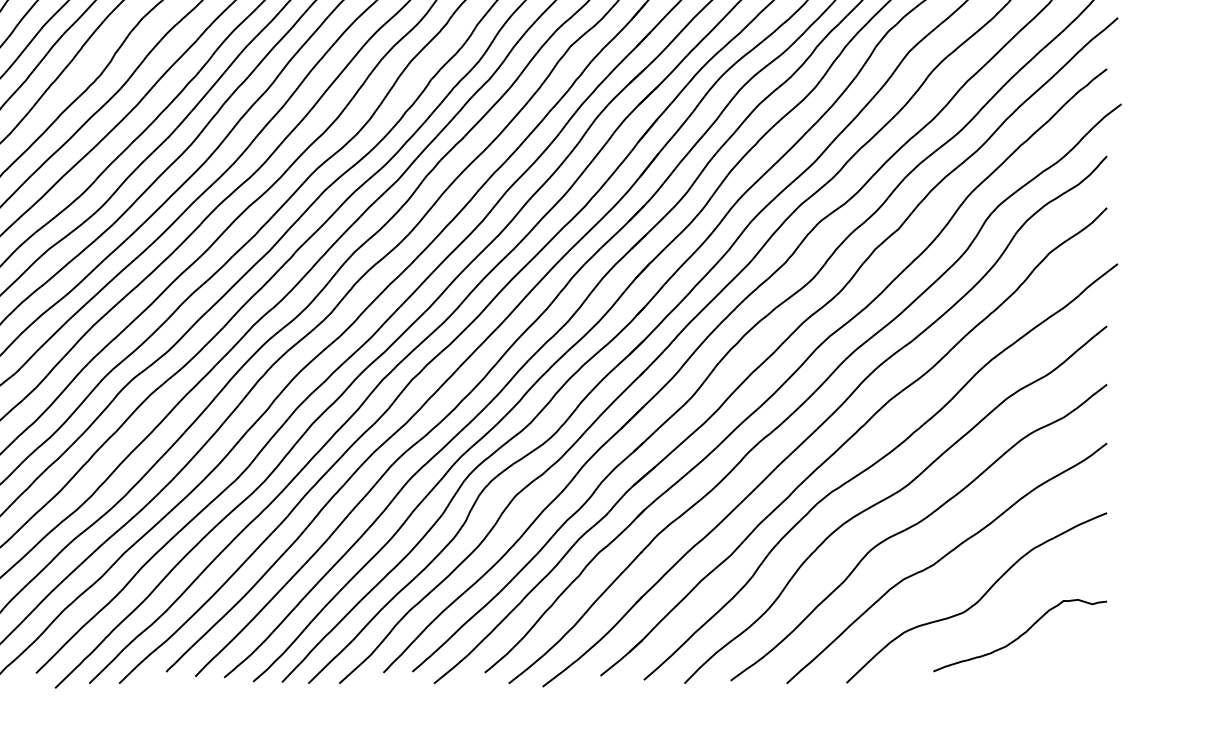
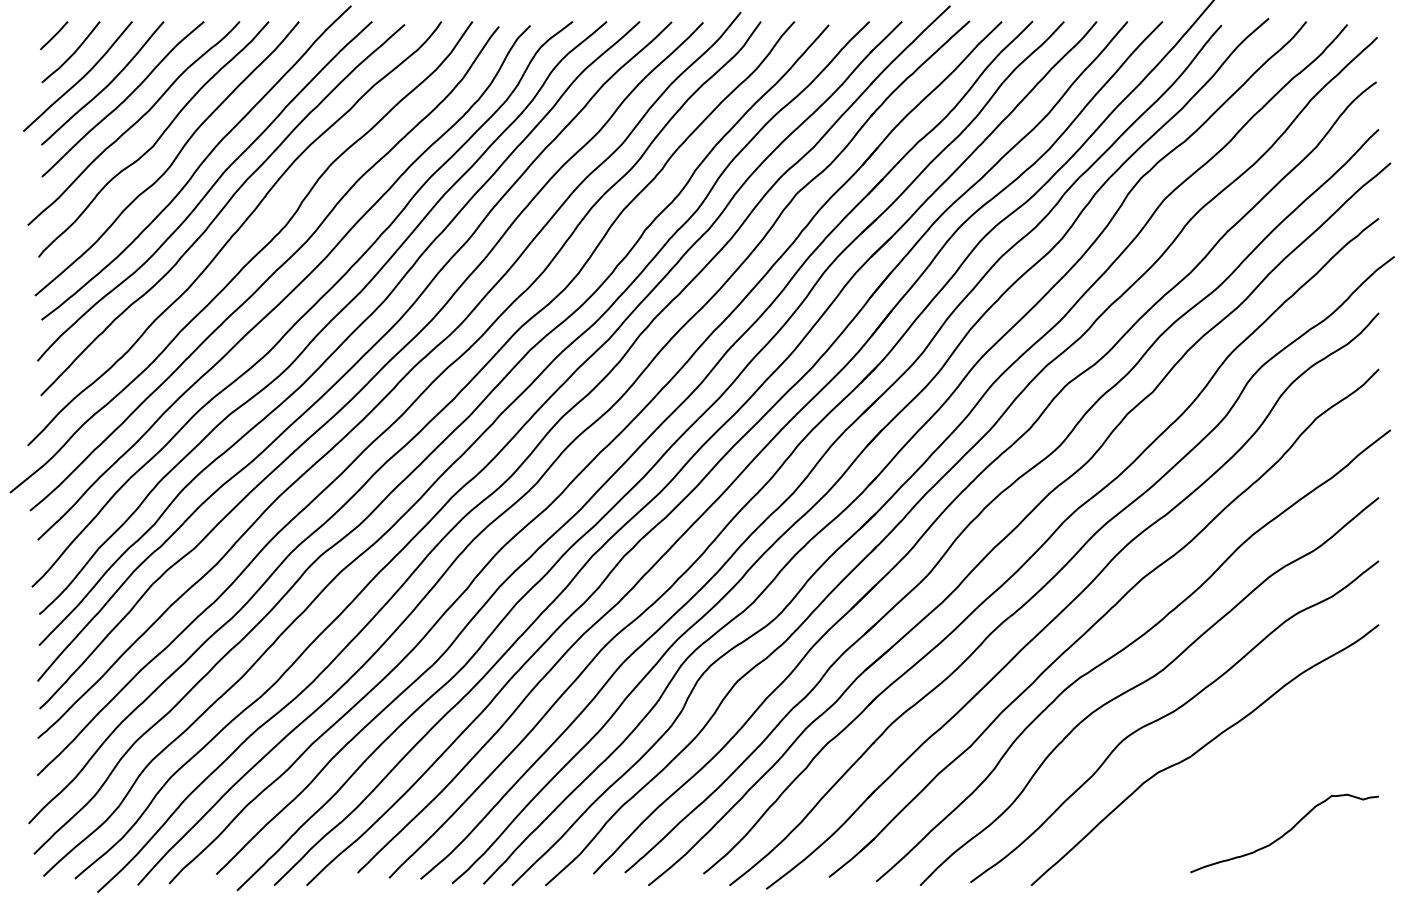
curve: (978, 599) -> (1239, 794), removed

